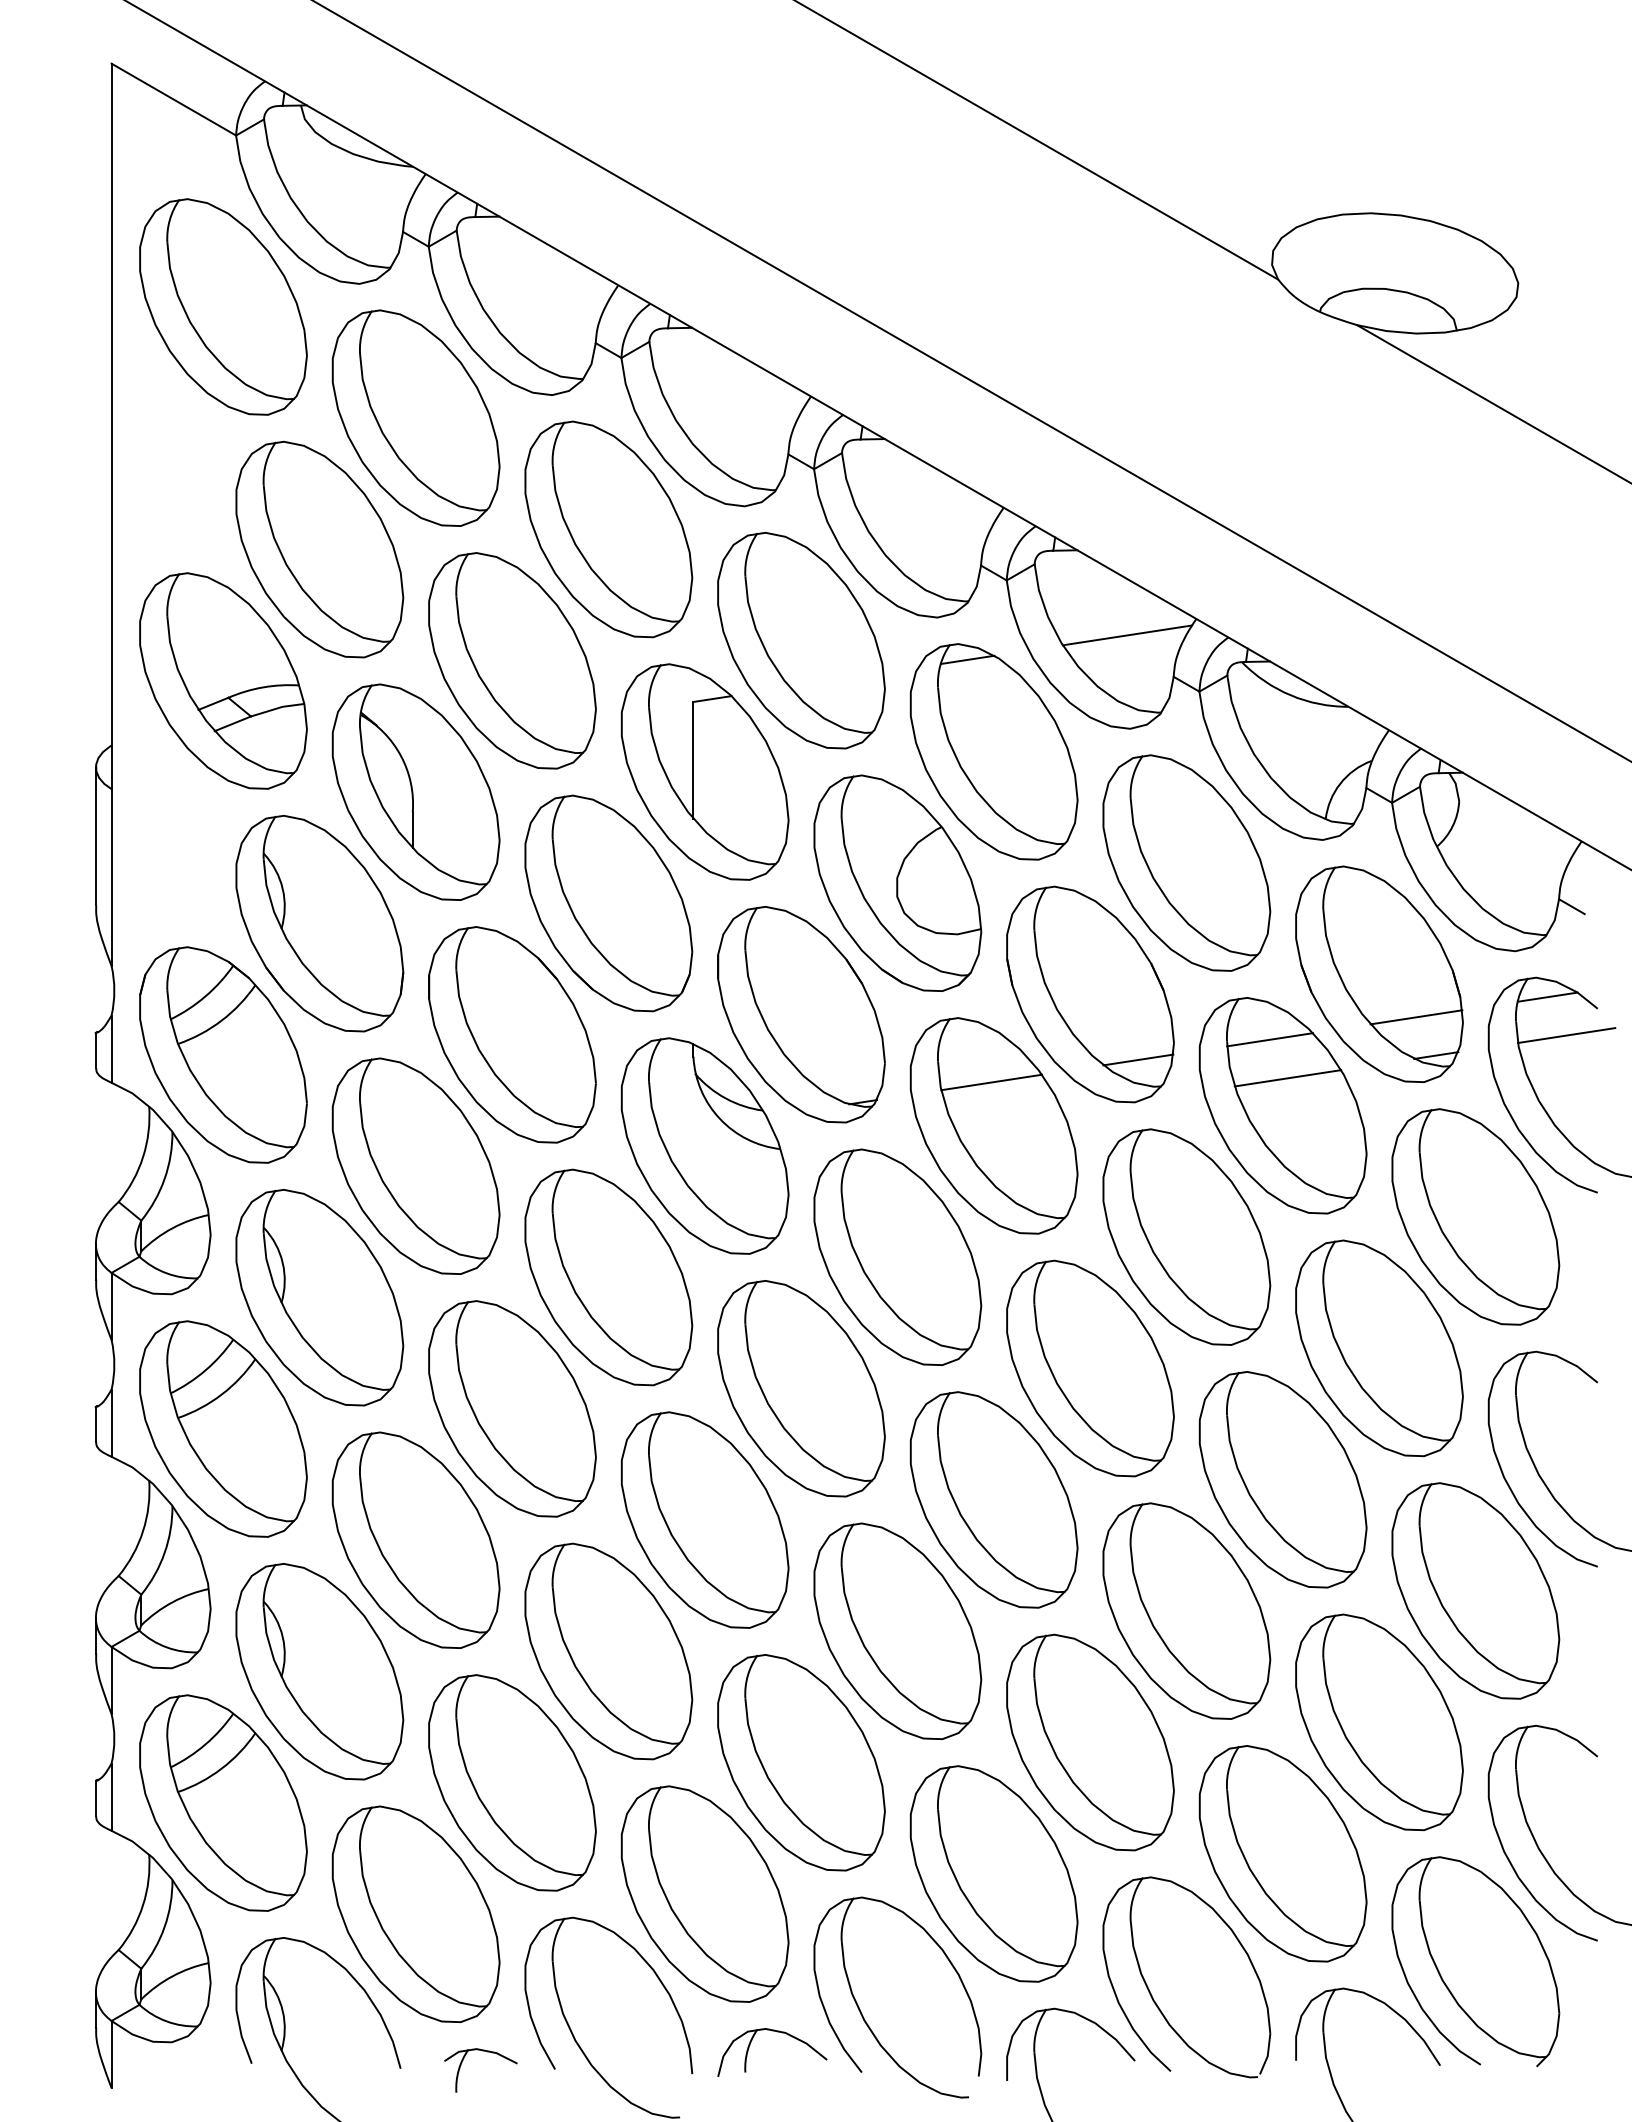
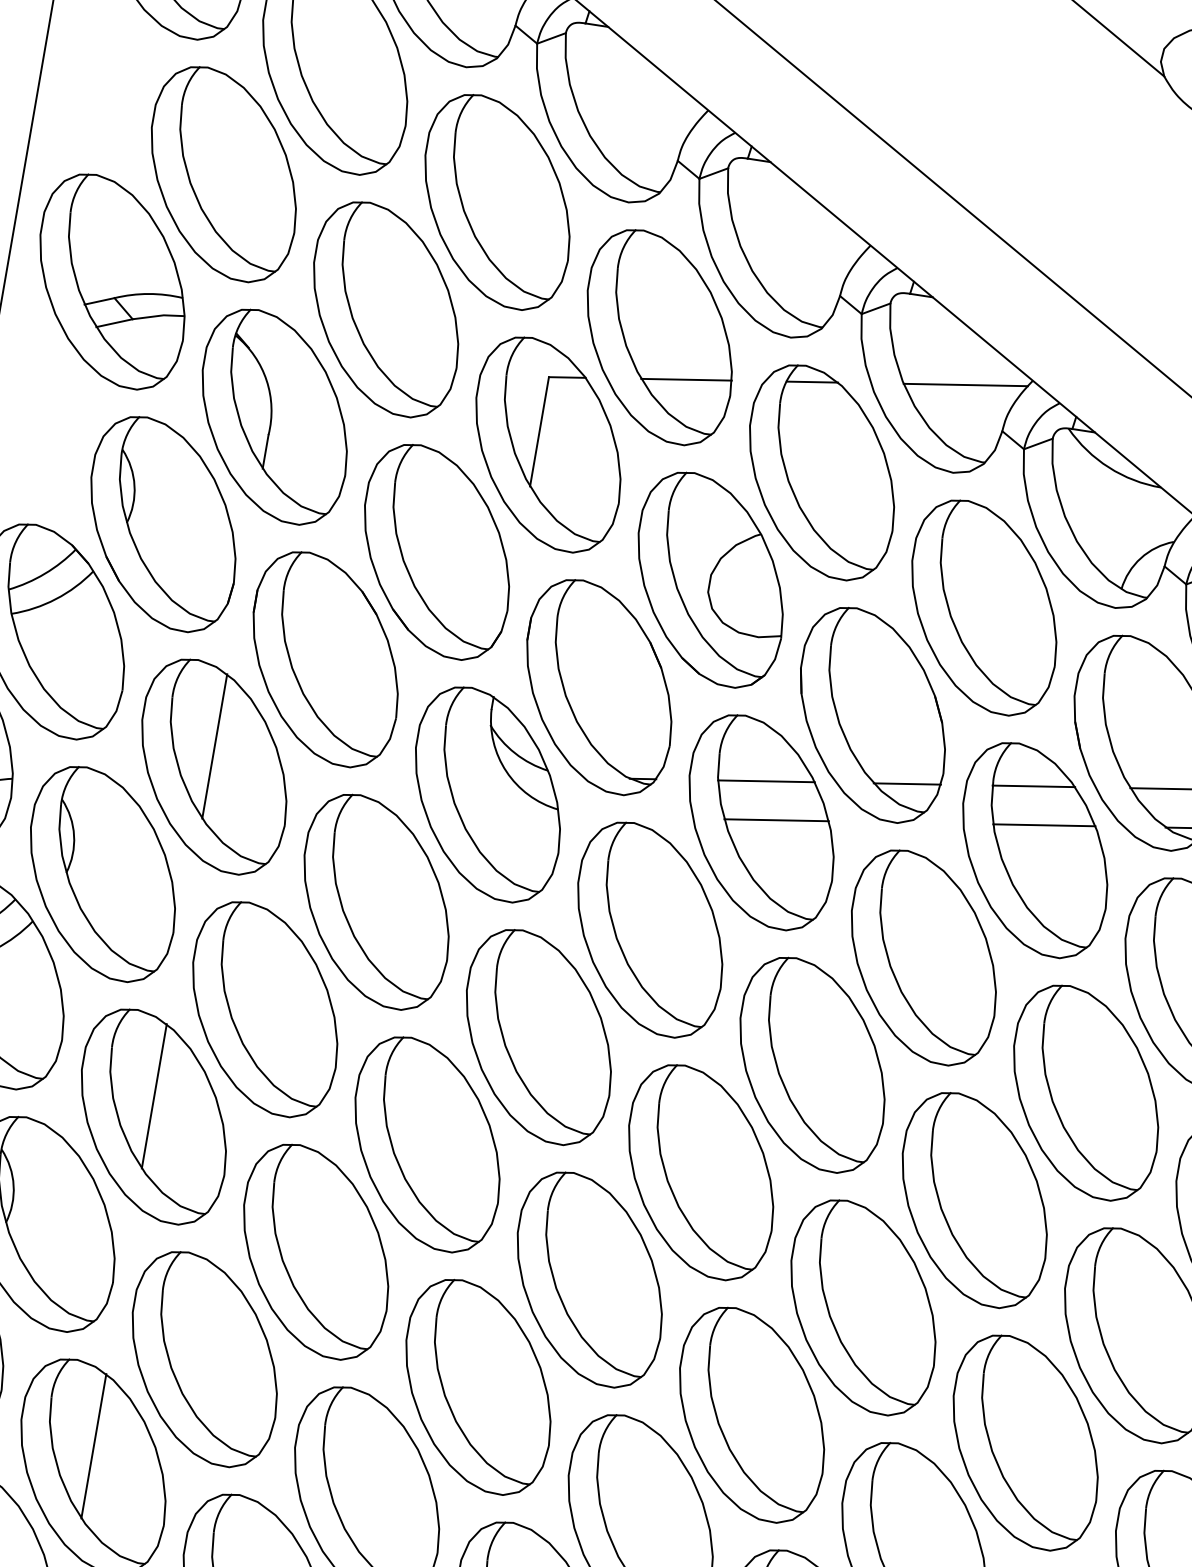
line: (836, 679) -> (686, 379), added
line: (1008, 1120) -> (776, 819), added
line: (412, 1145) -> (214, 746), added
line: (412, 1519) -> (154, 1096), added
line: (412, 1893) -> (93, 1446), added

